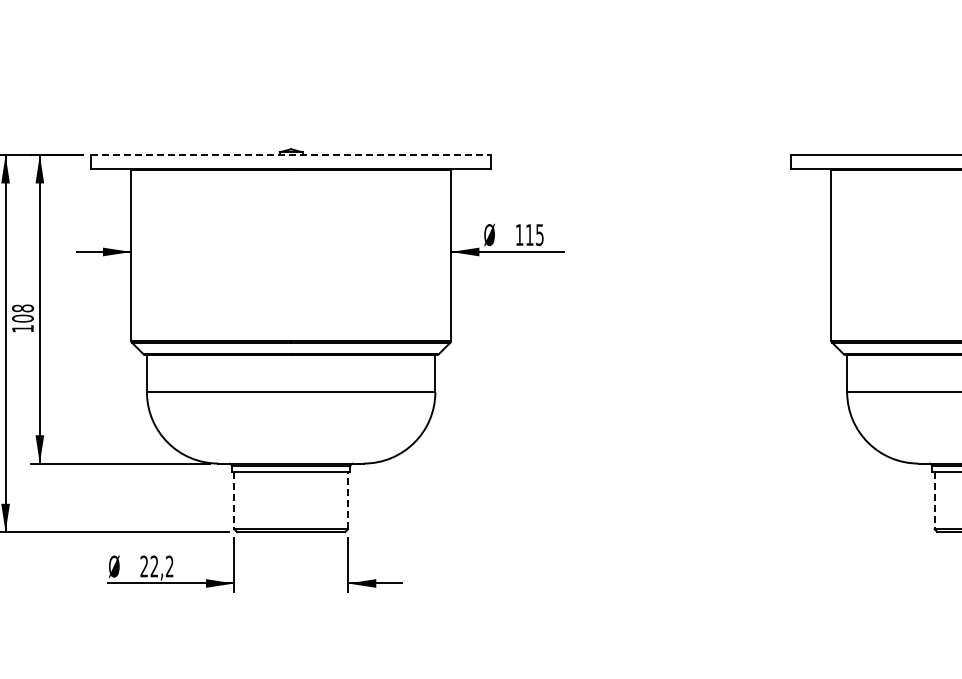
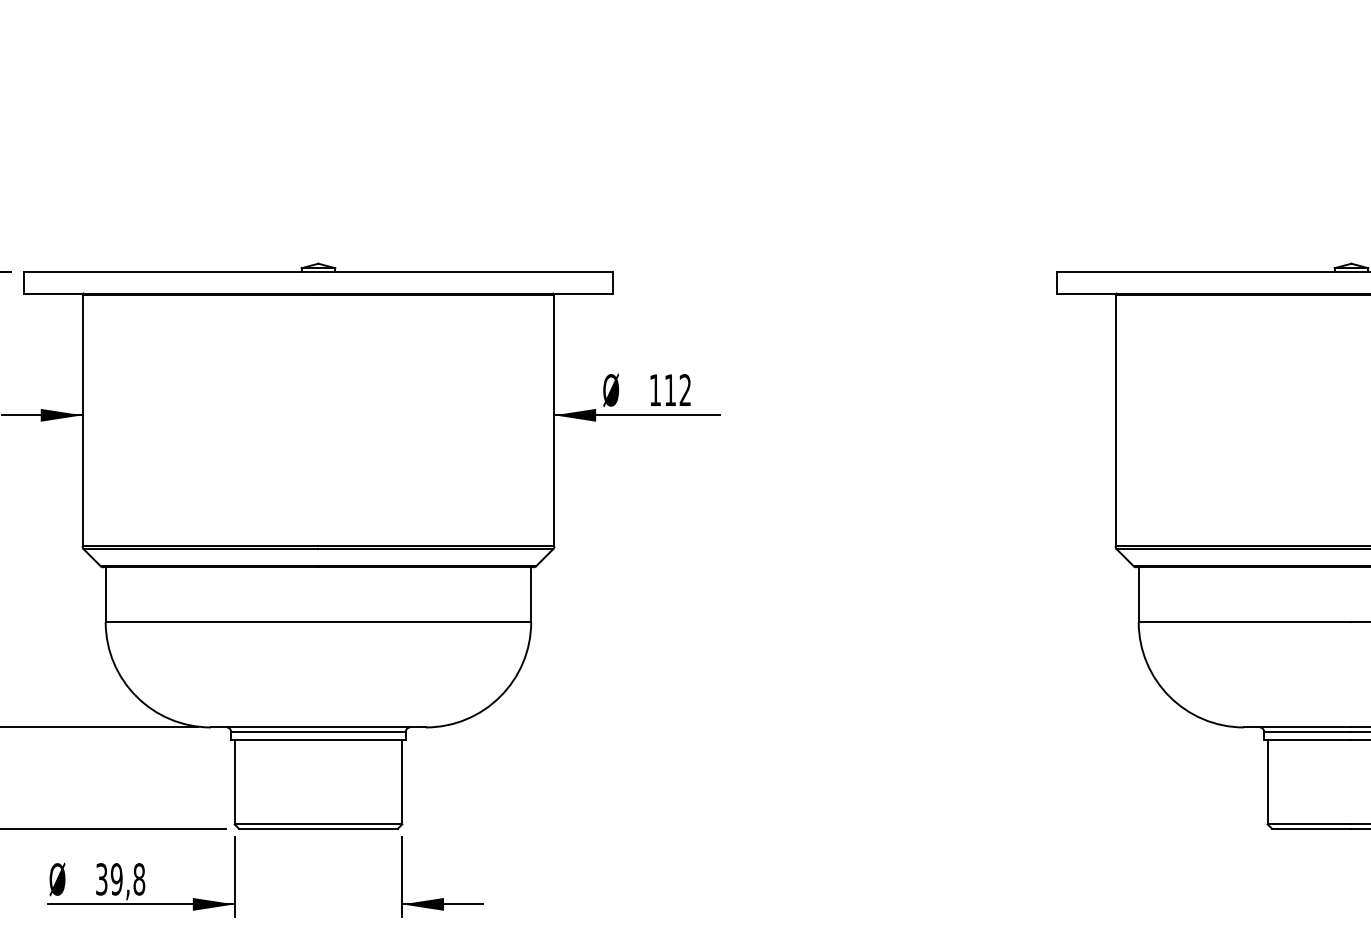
line: (291, 155) -> (318, 272), dashed -> solid
text: (539, 235) -> (684, 390), 115 -> 112
line: (234, 500) -> (234, 781), dashed -> solid
line: (347, 500) -> (401, 781), dashed -> solid
line: (934, 500) -> (1267, 781), dashed -> solid
text: (156, 566) -> (119, 879), 22,2 -> 39,8

